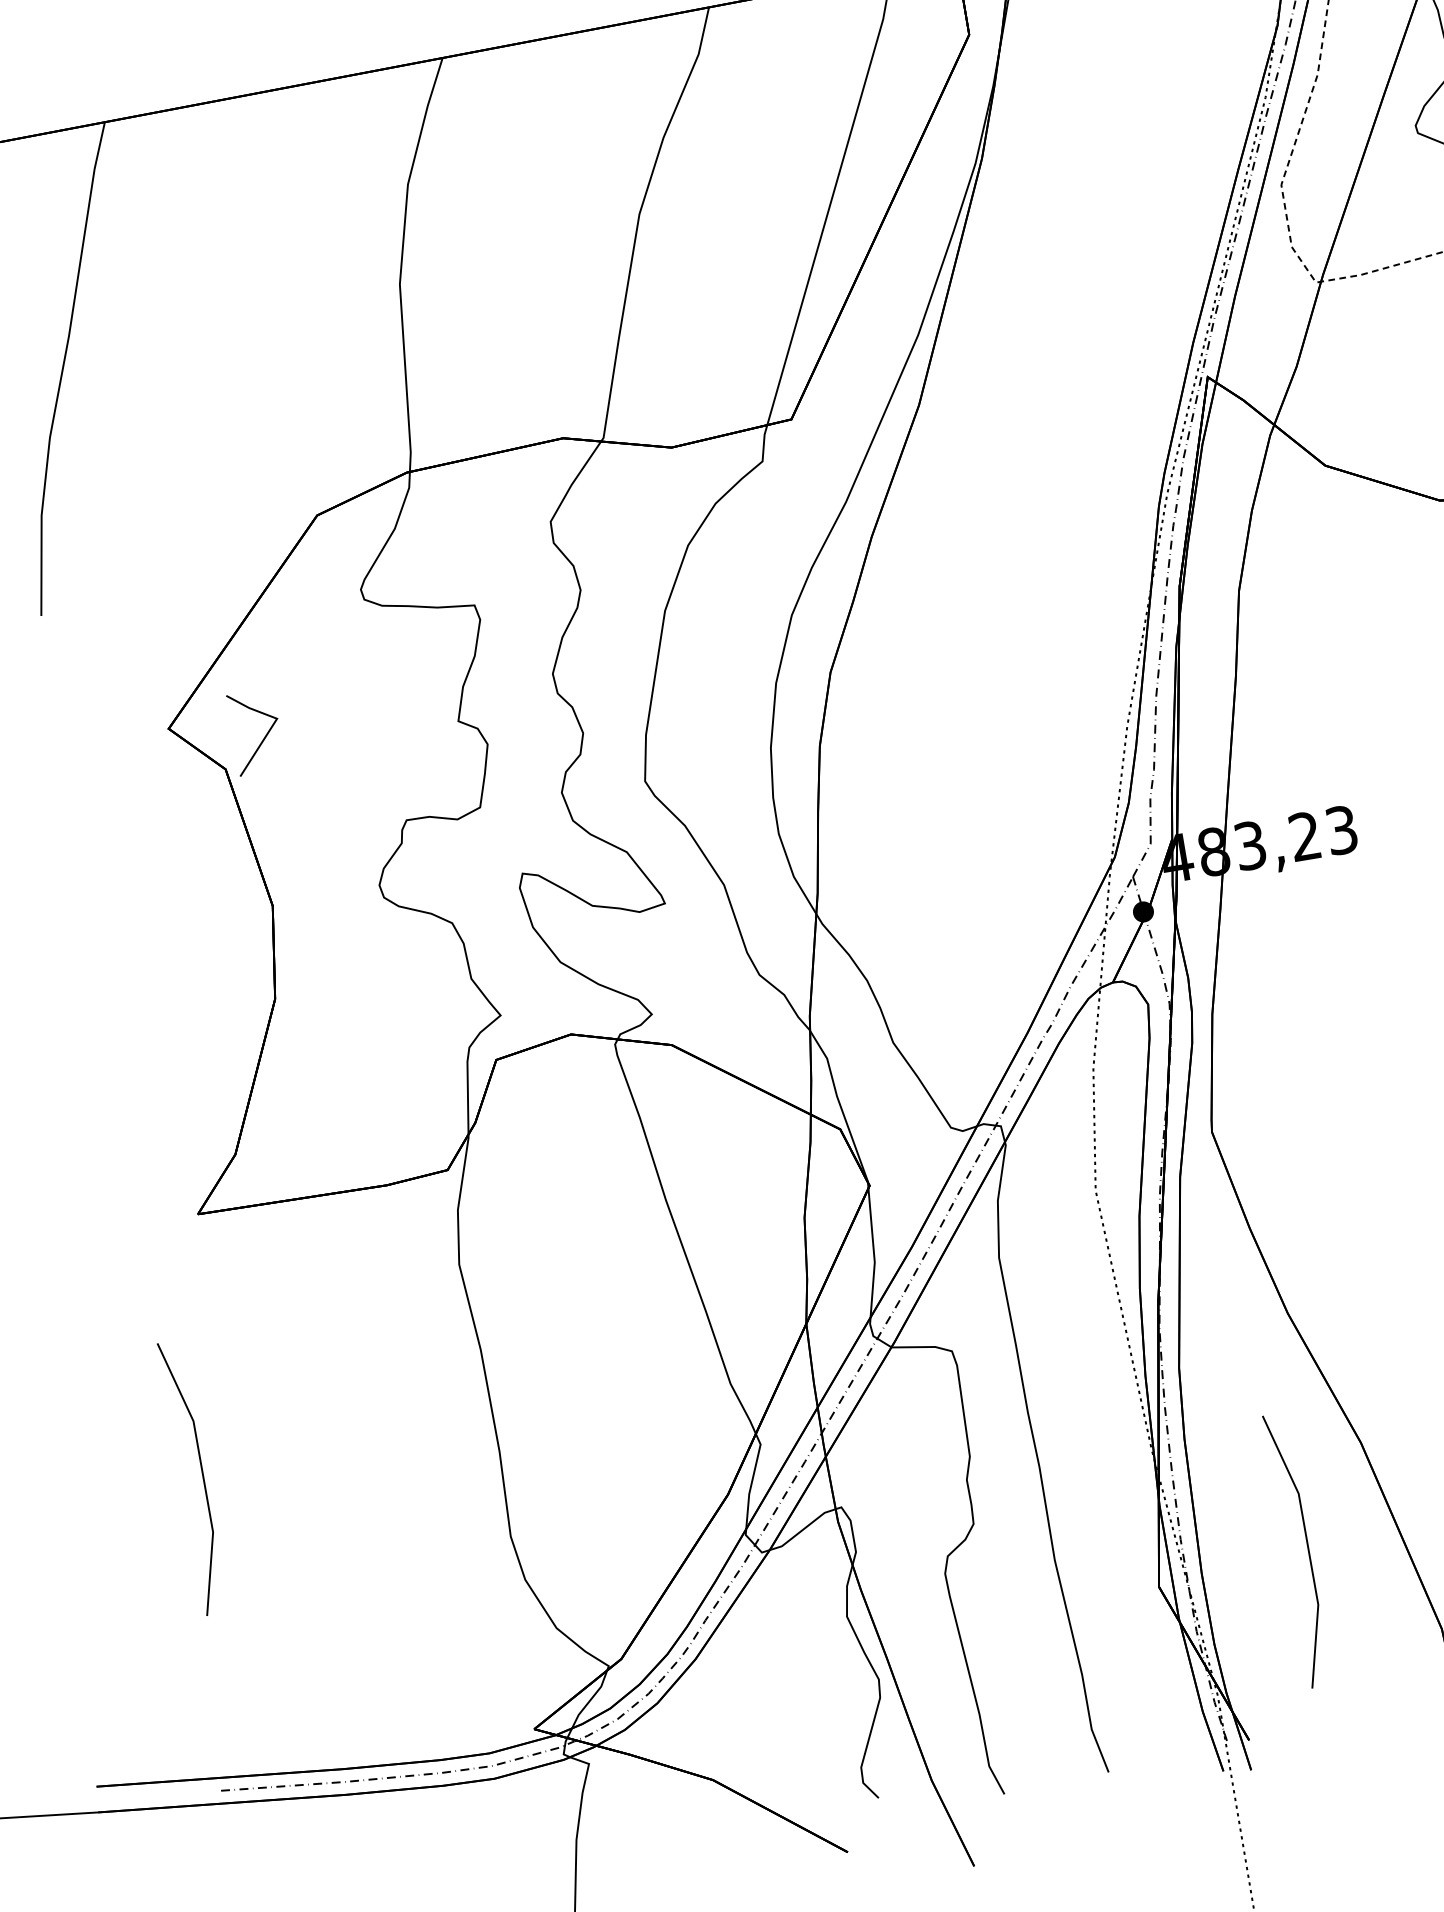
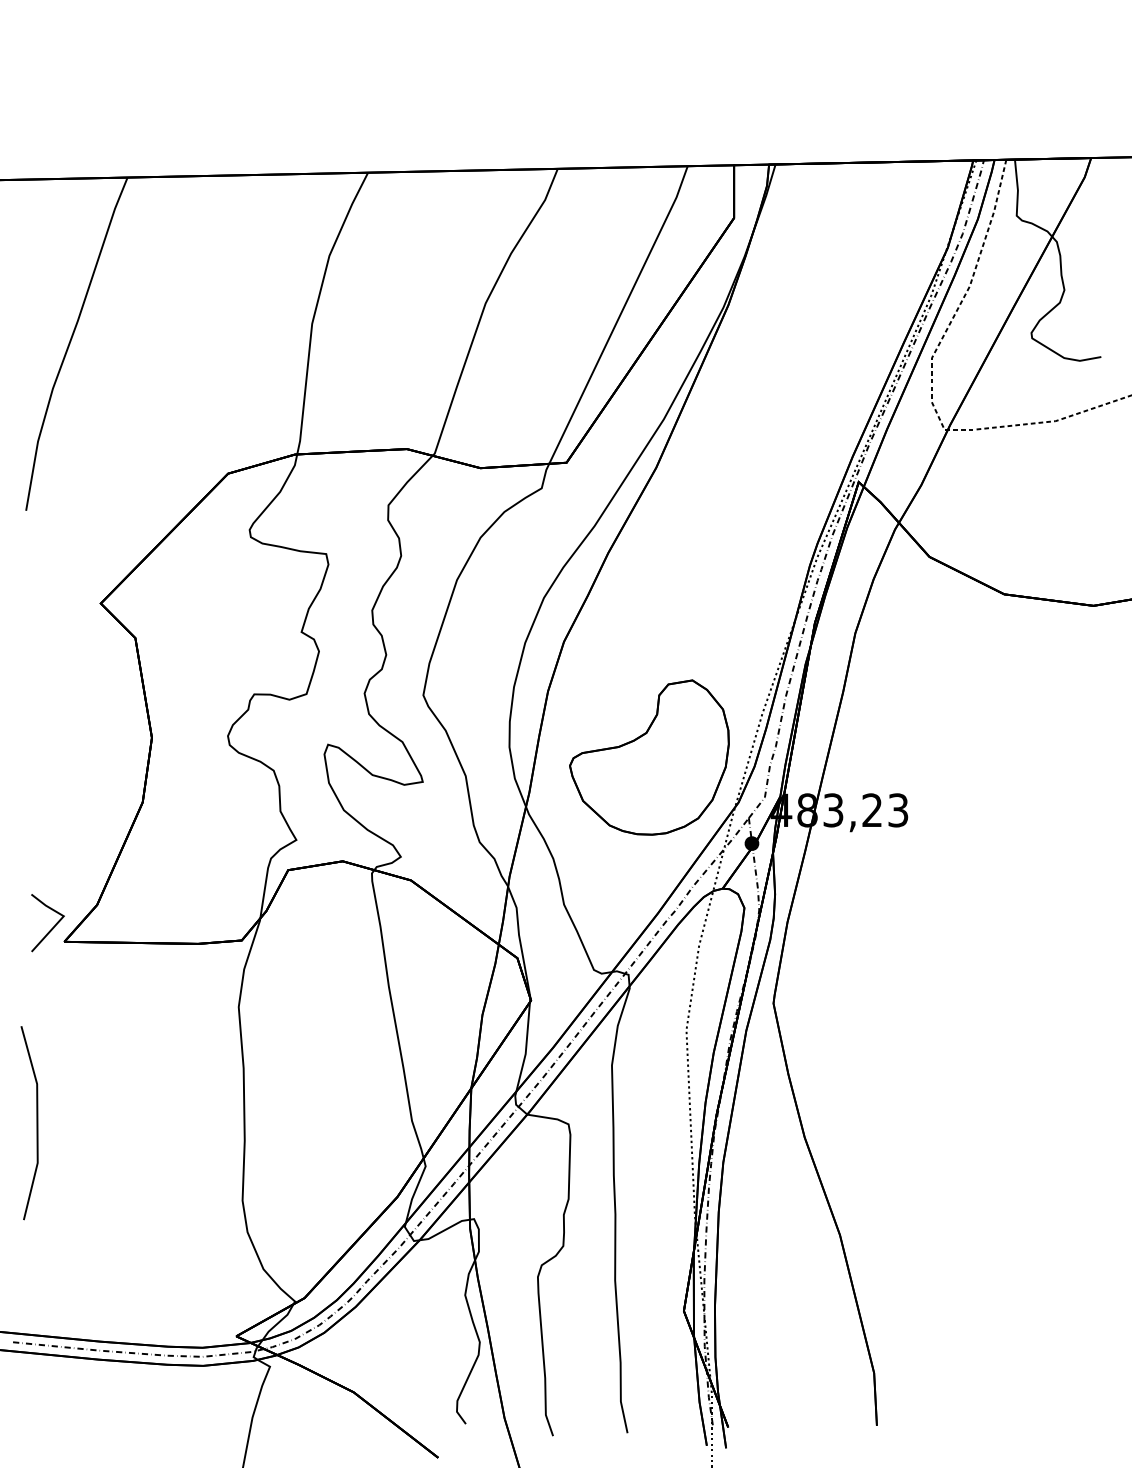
line: (263, 737) -> (52, 927), moved
part: (978, 815) -> (649, 757), added
line: (1307, 1549) -> (790, 1302), removed

